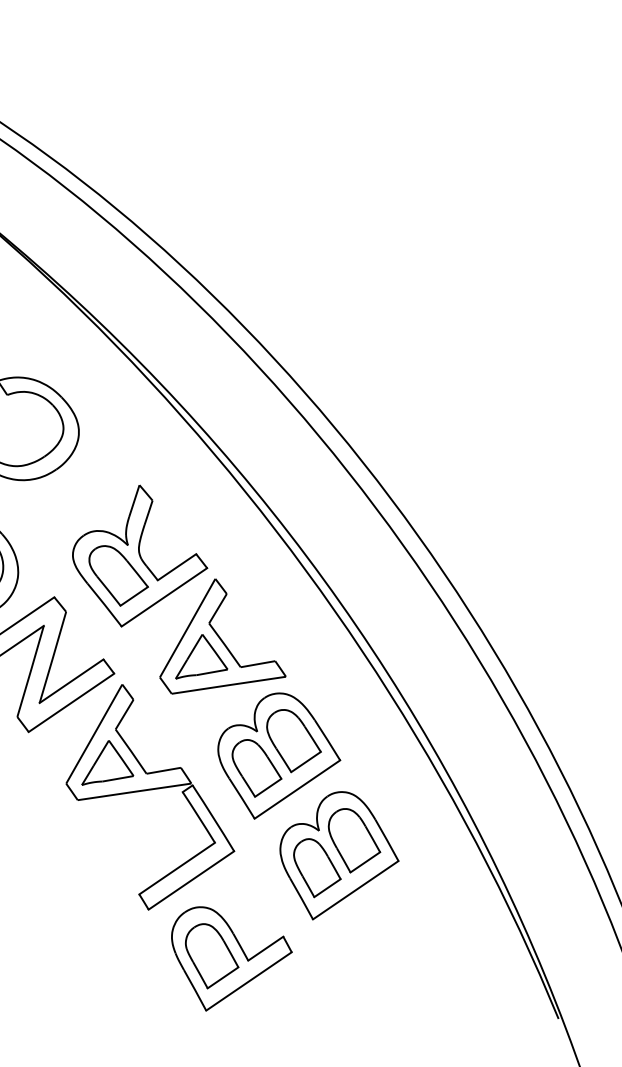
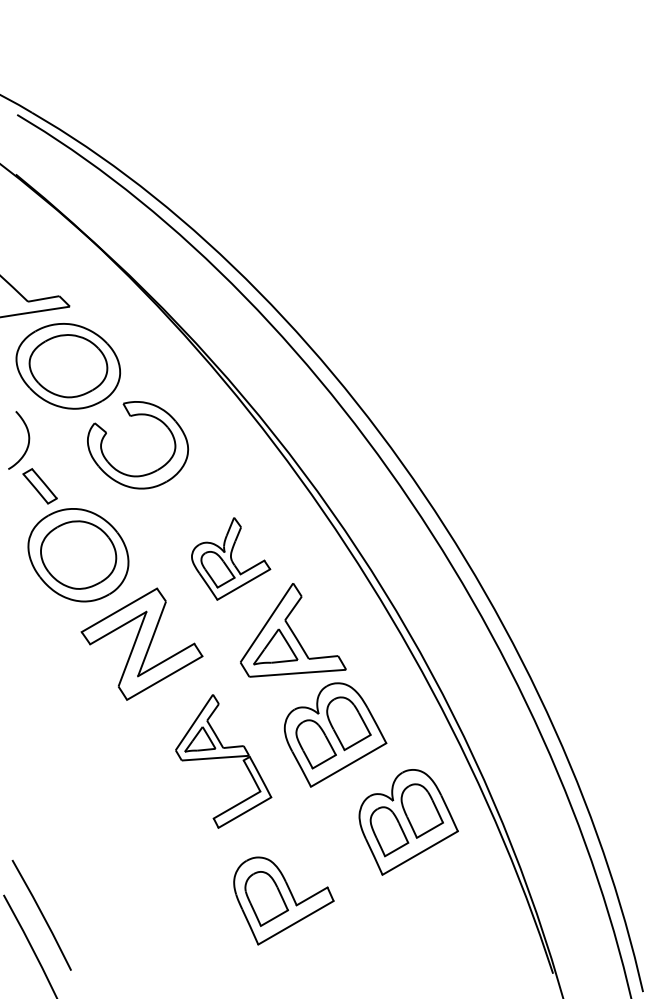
part: (138, 555) -> (230, 558), size x0.7
part: (148, 796) -> (223, 761), size x0.7
part: (339, 854) -> (408, 822), moved

